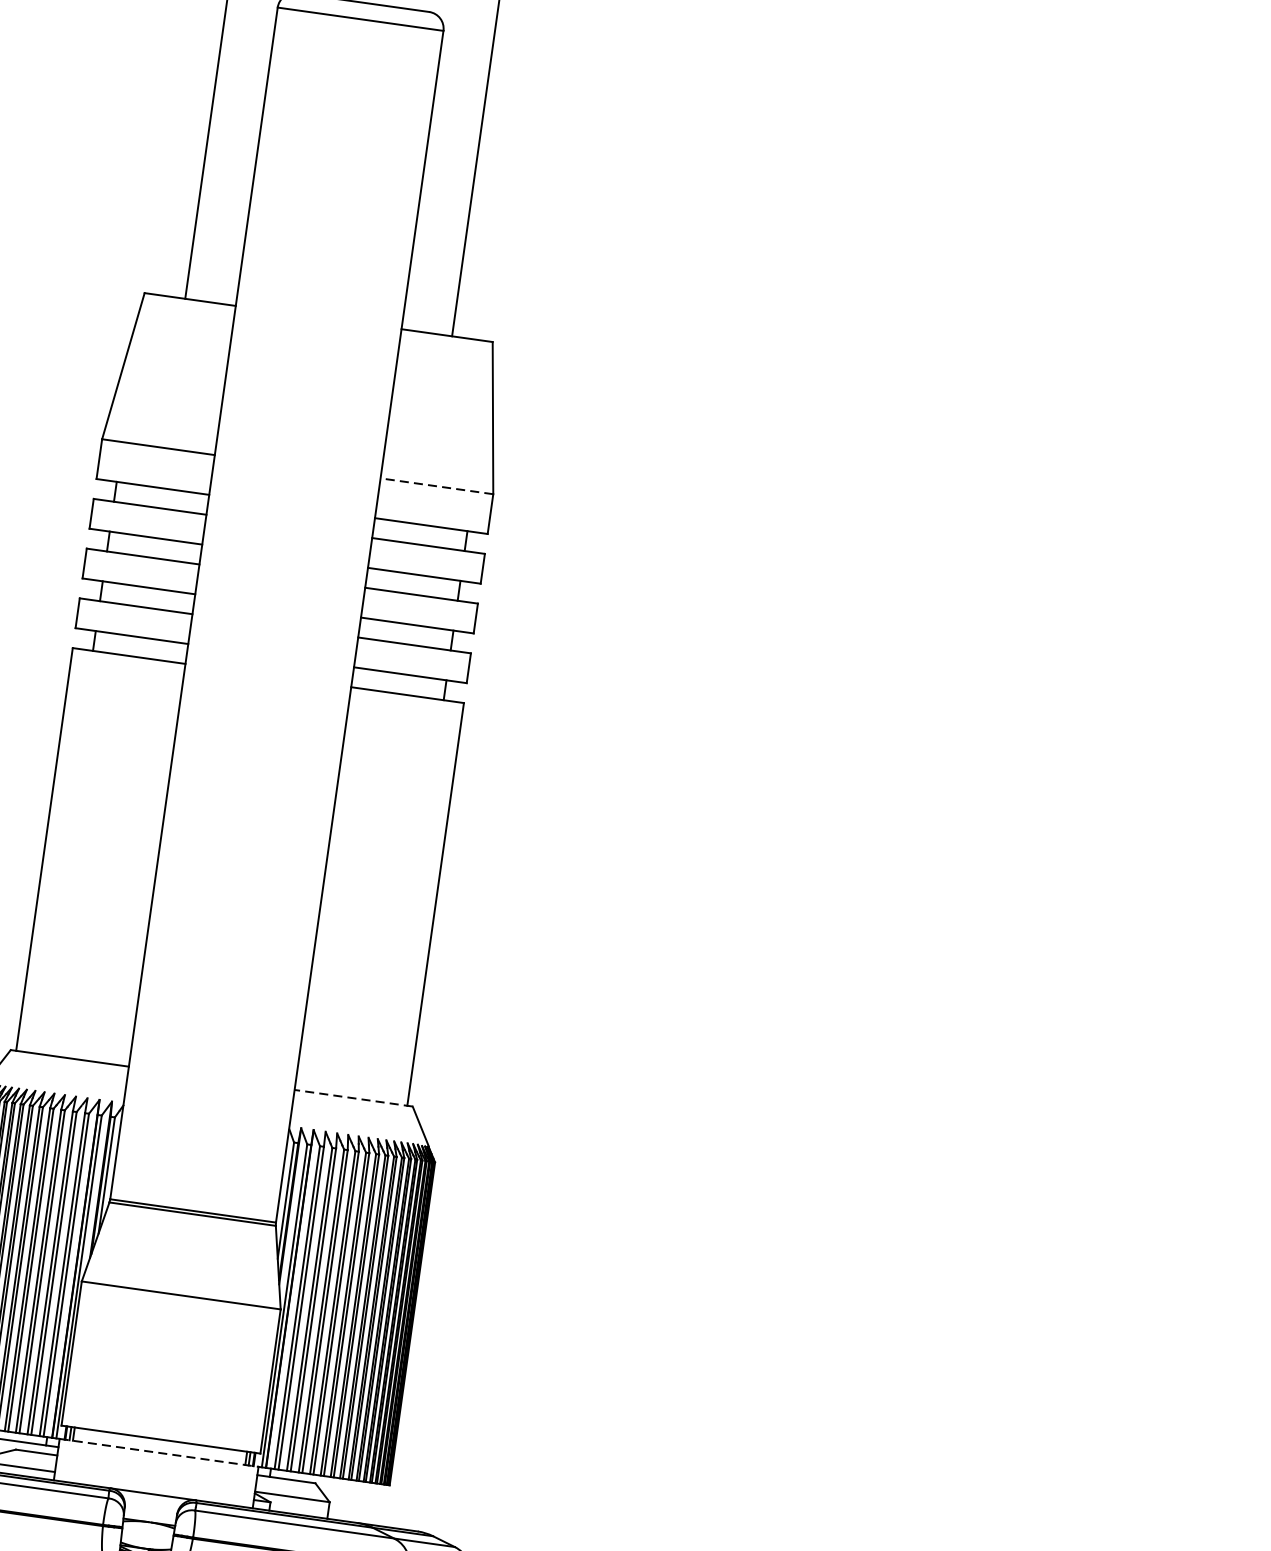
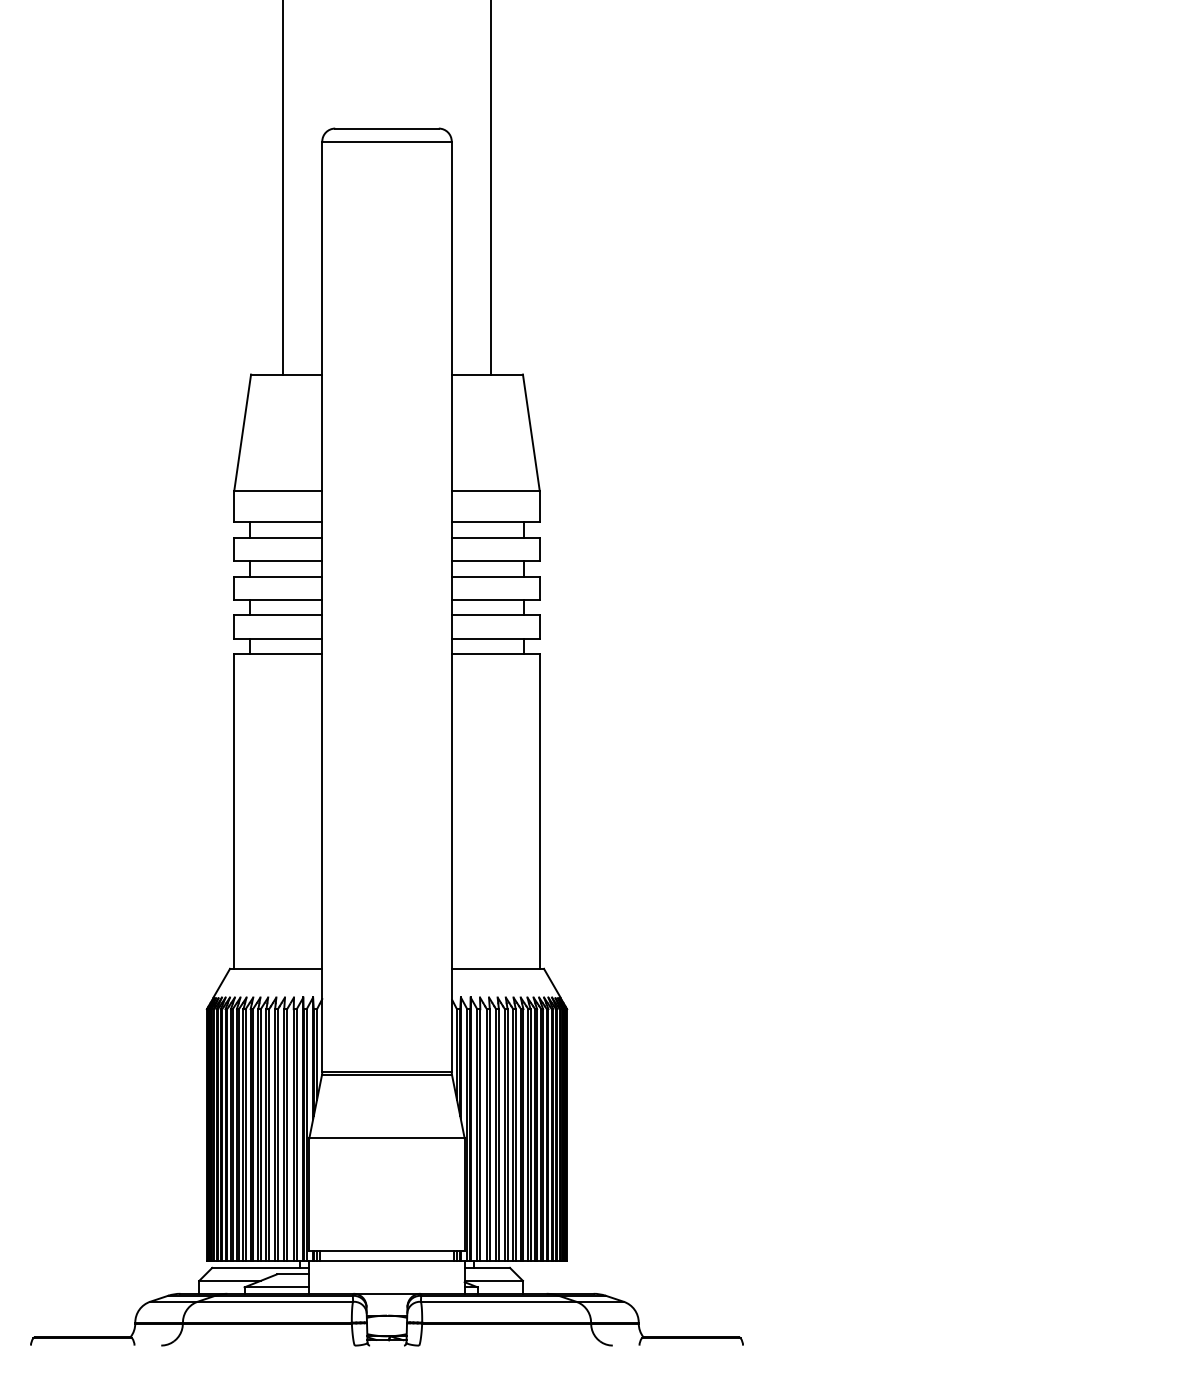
line: (436, 486) -> (495, 491), dashed -> solid
line: (353, 1097) -> (497, 968), dashed -> solid
line: (159, 1453) -> (387, 1261), dashed -> solid

